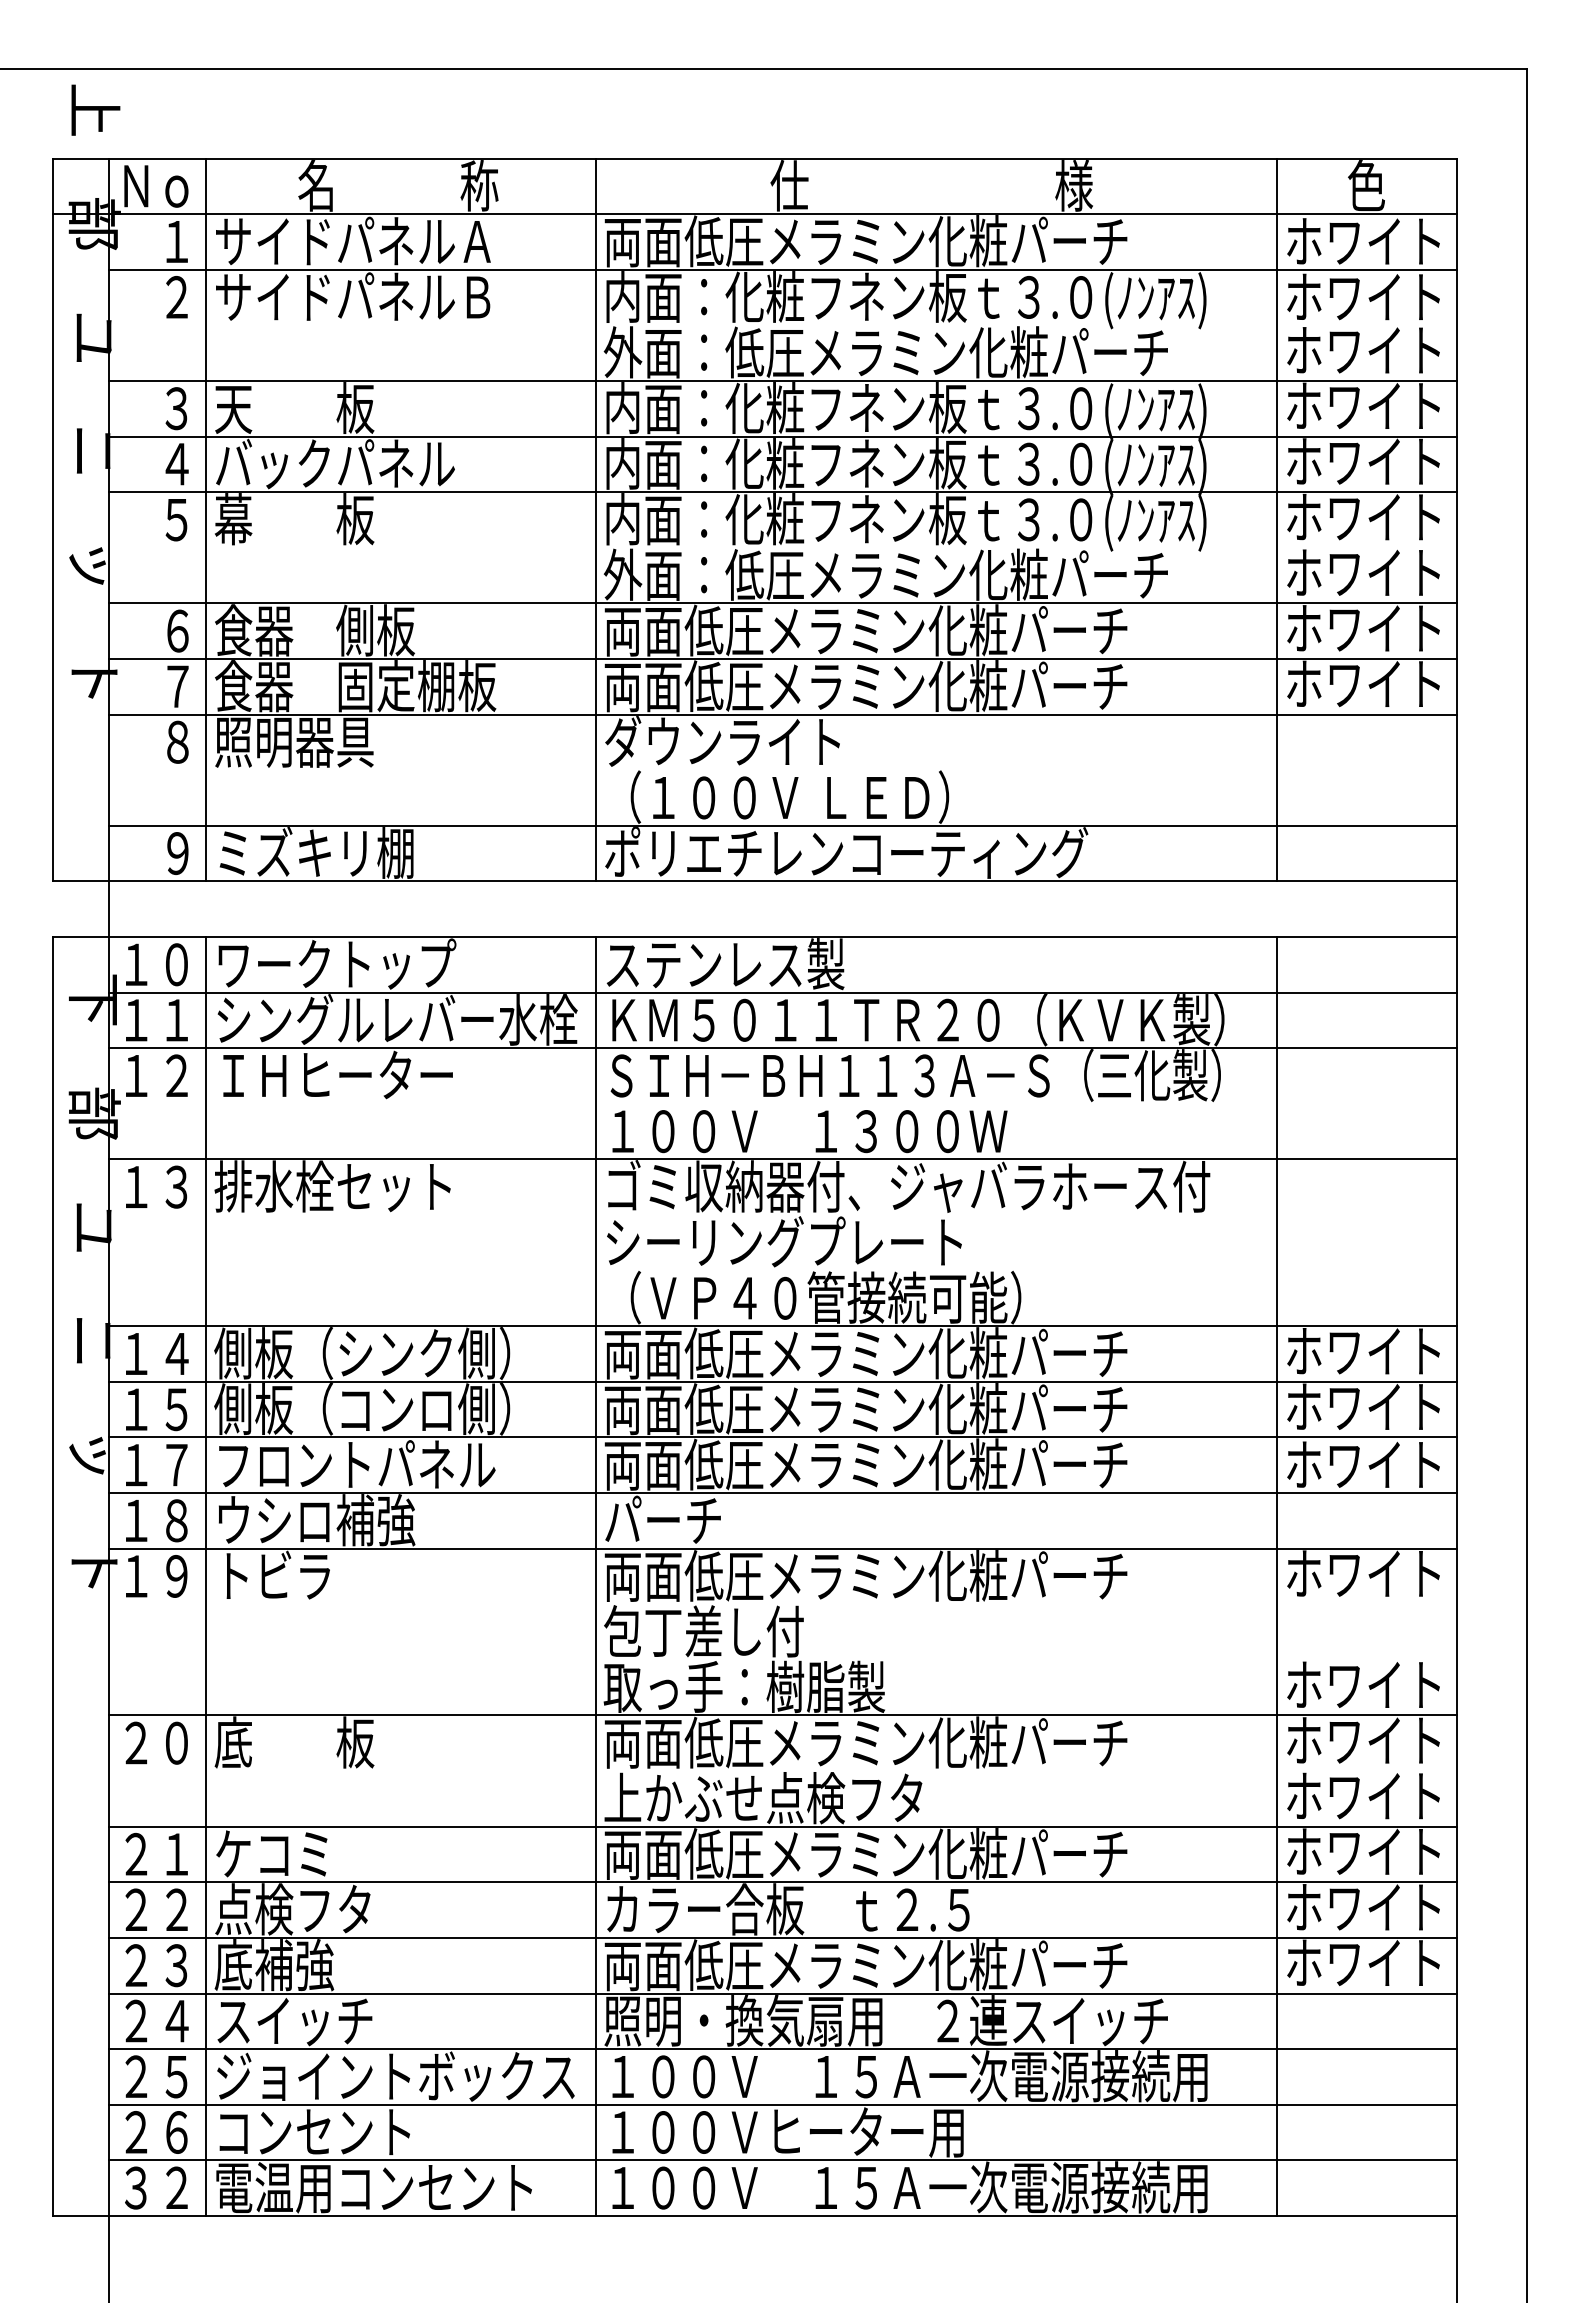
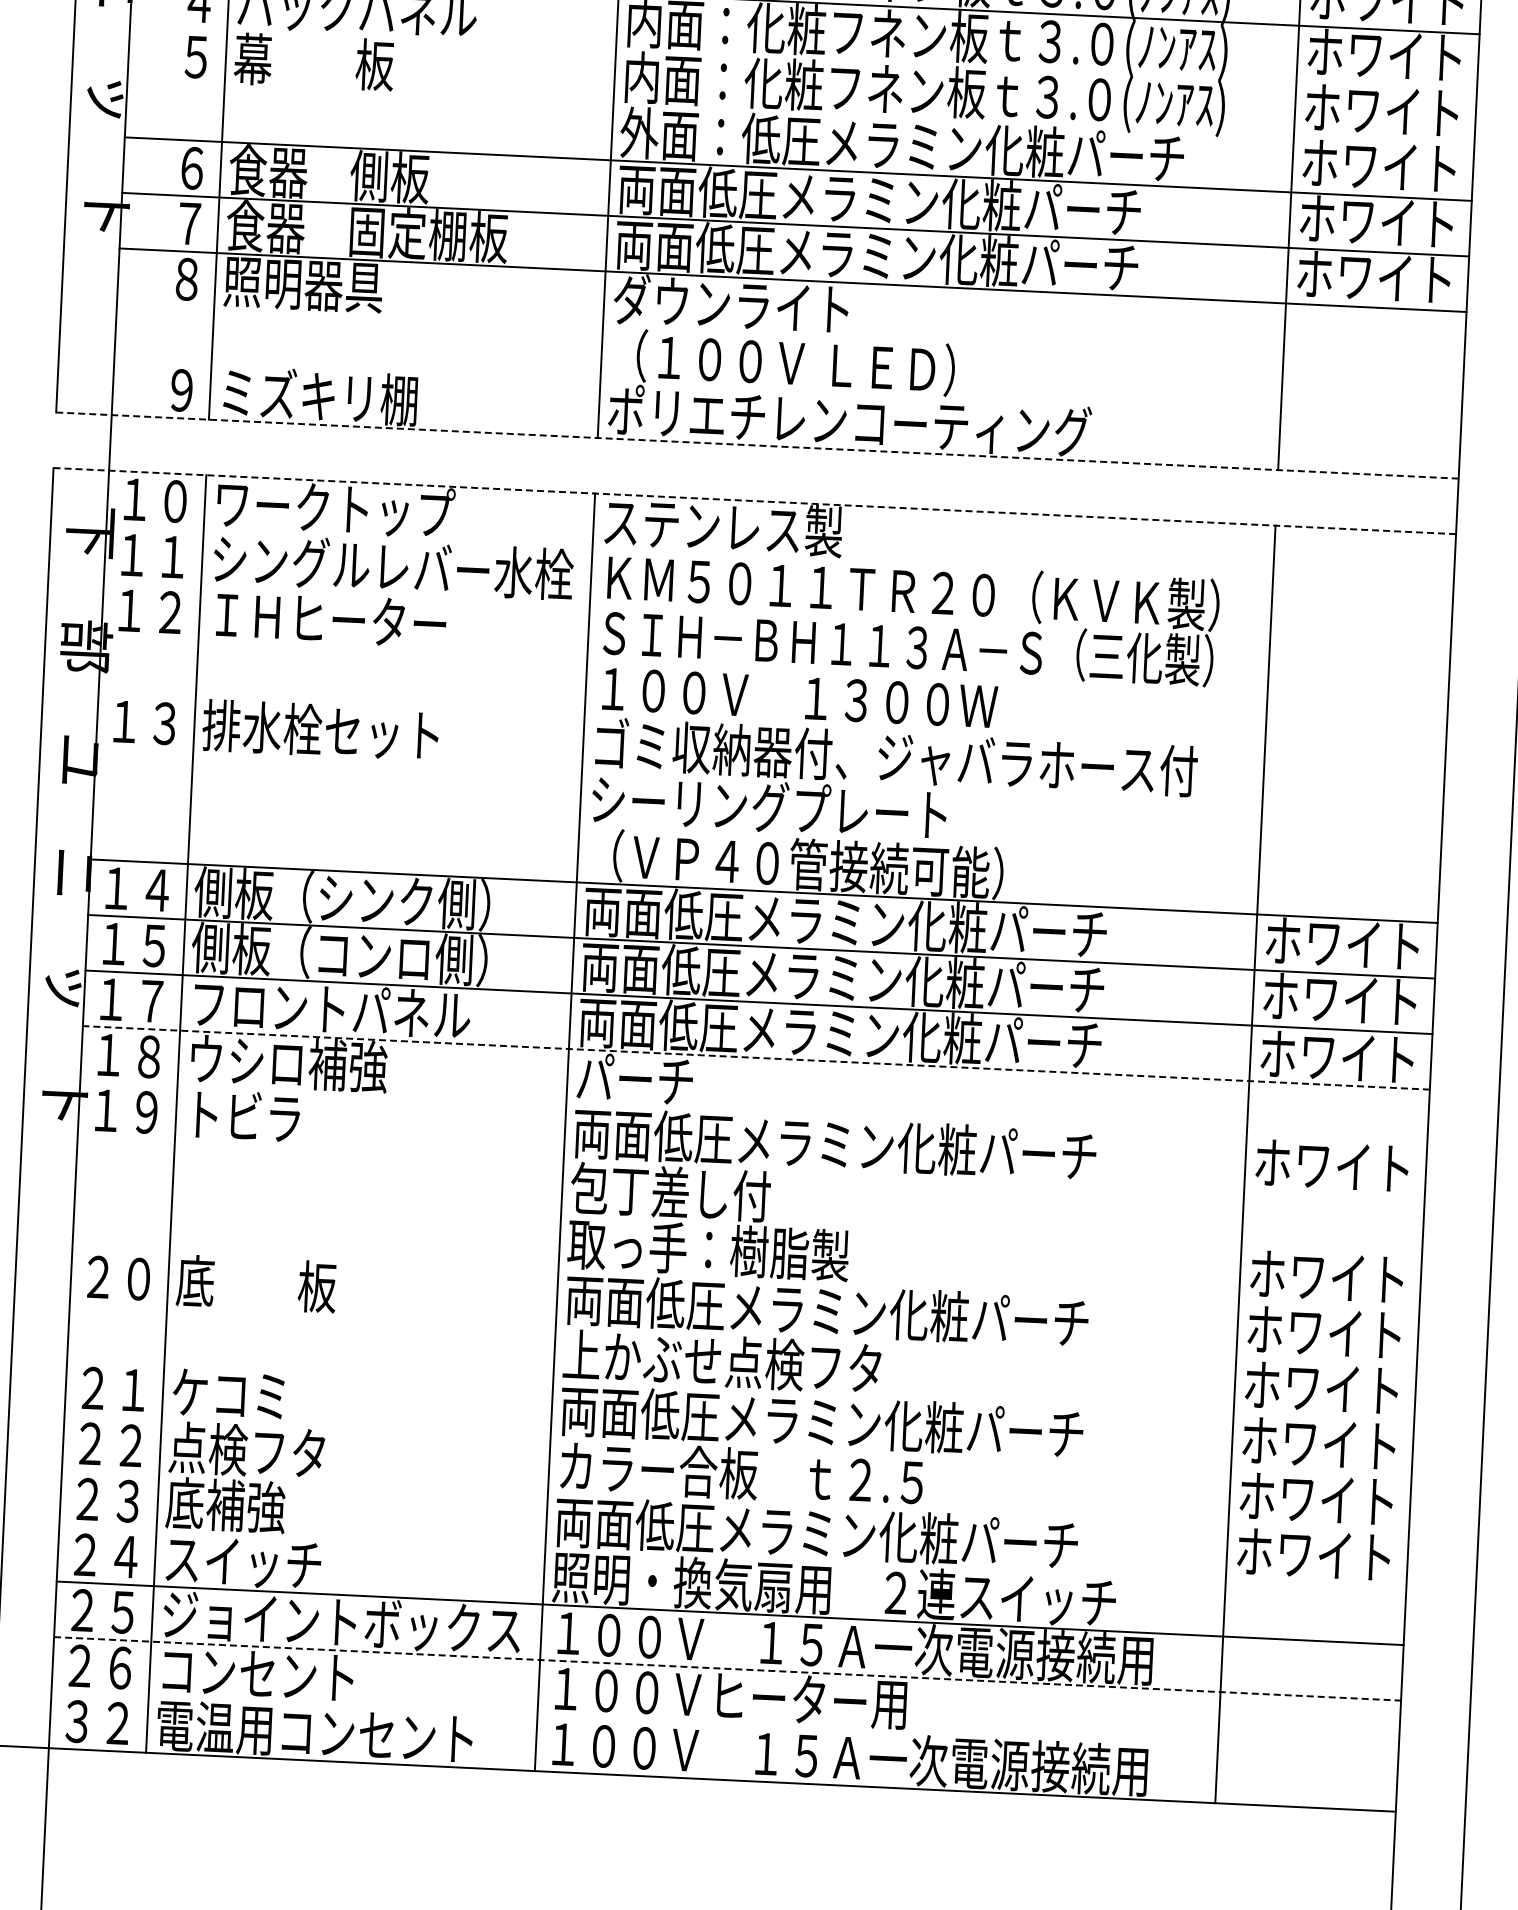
line: (783, 492) -> (803, 58), removed
line: (783, 825) -> (788, 391), removed
line: (754, 881) -> (756, 445), solid -> dashed
line: (755, 937) -> (754, 501), solid -> dashed
line: (783, 992) -> (780, 557), removed
line: (783, 1048) -> (777, 613), removed
line: (783, 1159) -> (772, 724), removed
line: (782, 1493) -> (755, 1058), solid -> dashed
line: (783, 1548) -> (754, 1113), removed
line: (783, 1715) -> (746, 1280), removed
line: (783, 1826) -> (740, 1390), removed
line: (783, 1882) -> (738, 1446), removed
line: (783, 1937) -> (735, 1501), removed
line: (783, 1993) -> (733, 1557), removed
line: (783, 2104) -> (727, 1668), solid -> dashed
line: (783, 2160) -> (725, 1724), removed

